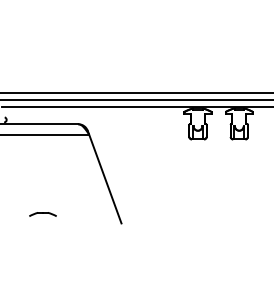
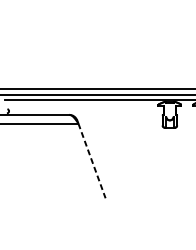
line: (105, 179) -> (92, 161), solid -> dashed
part: (42, 214) -> (39, 190), removed

